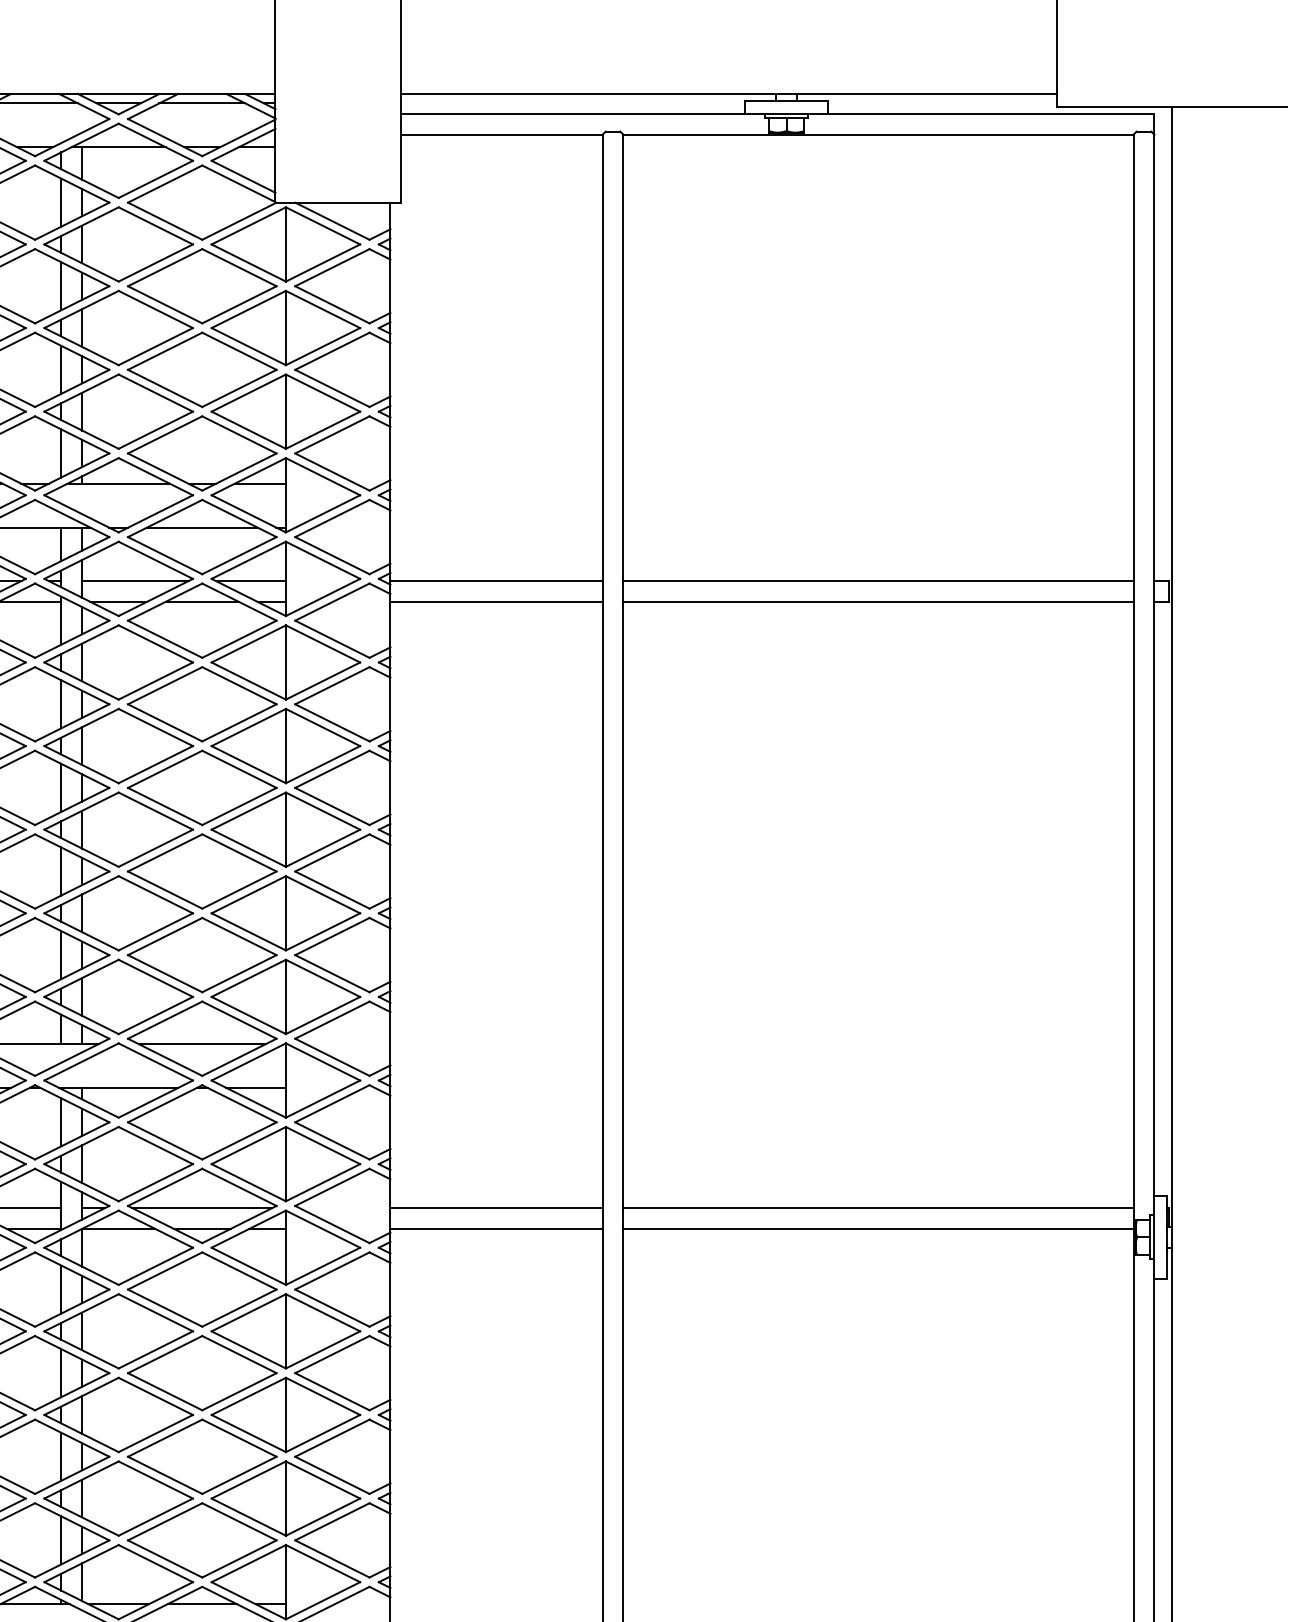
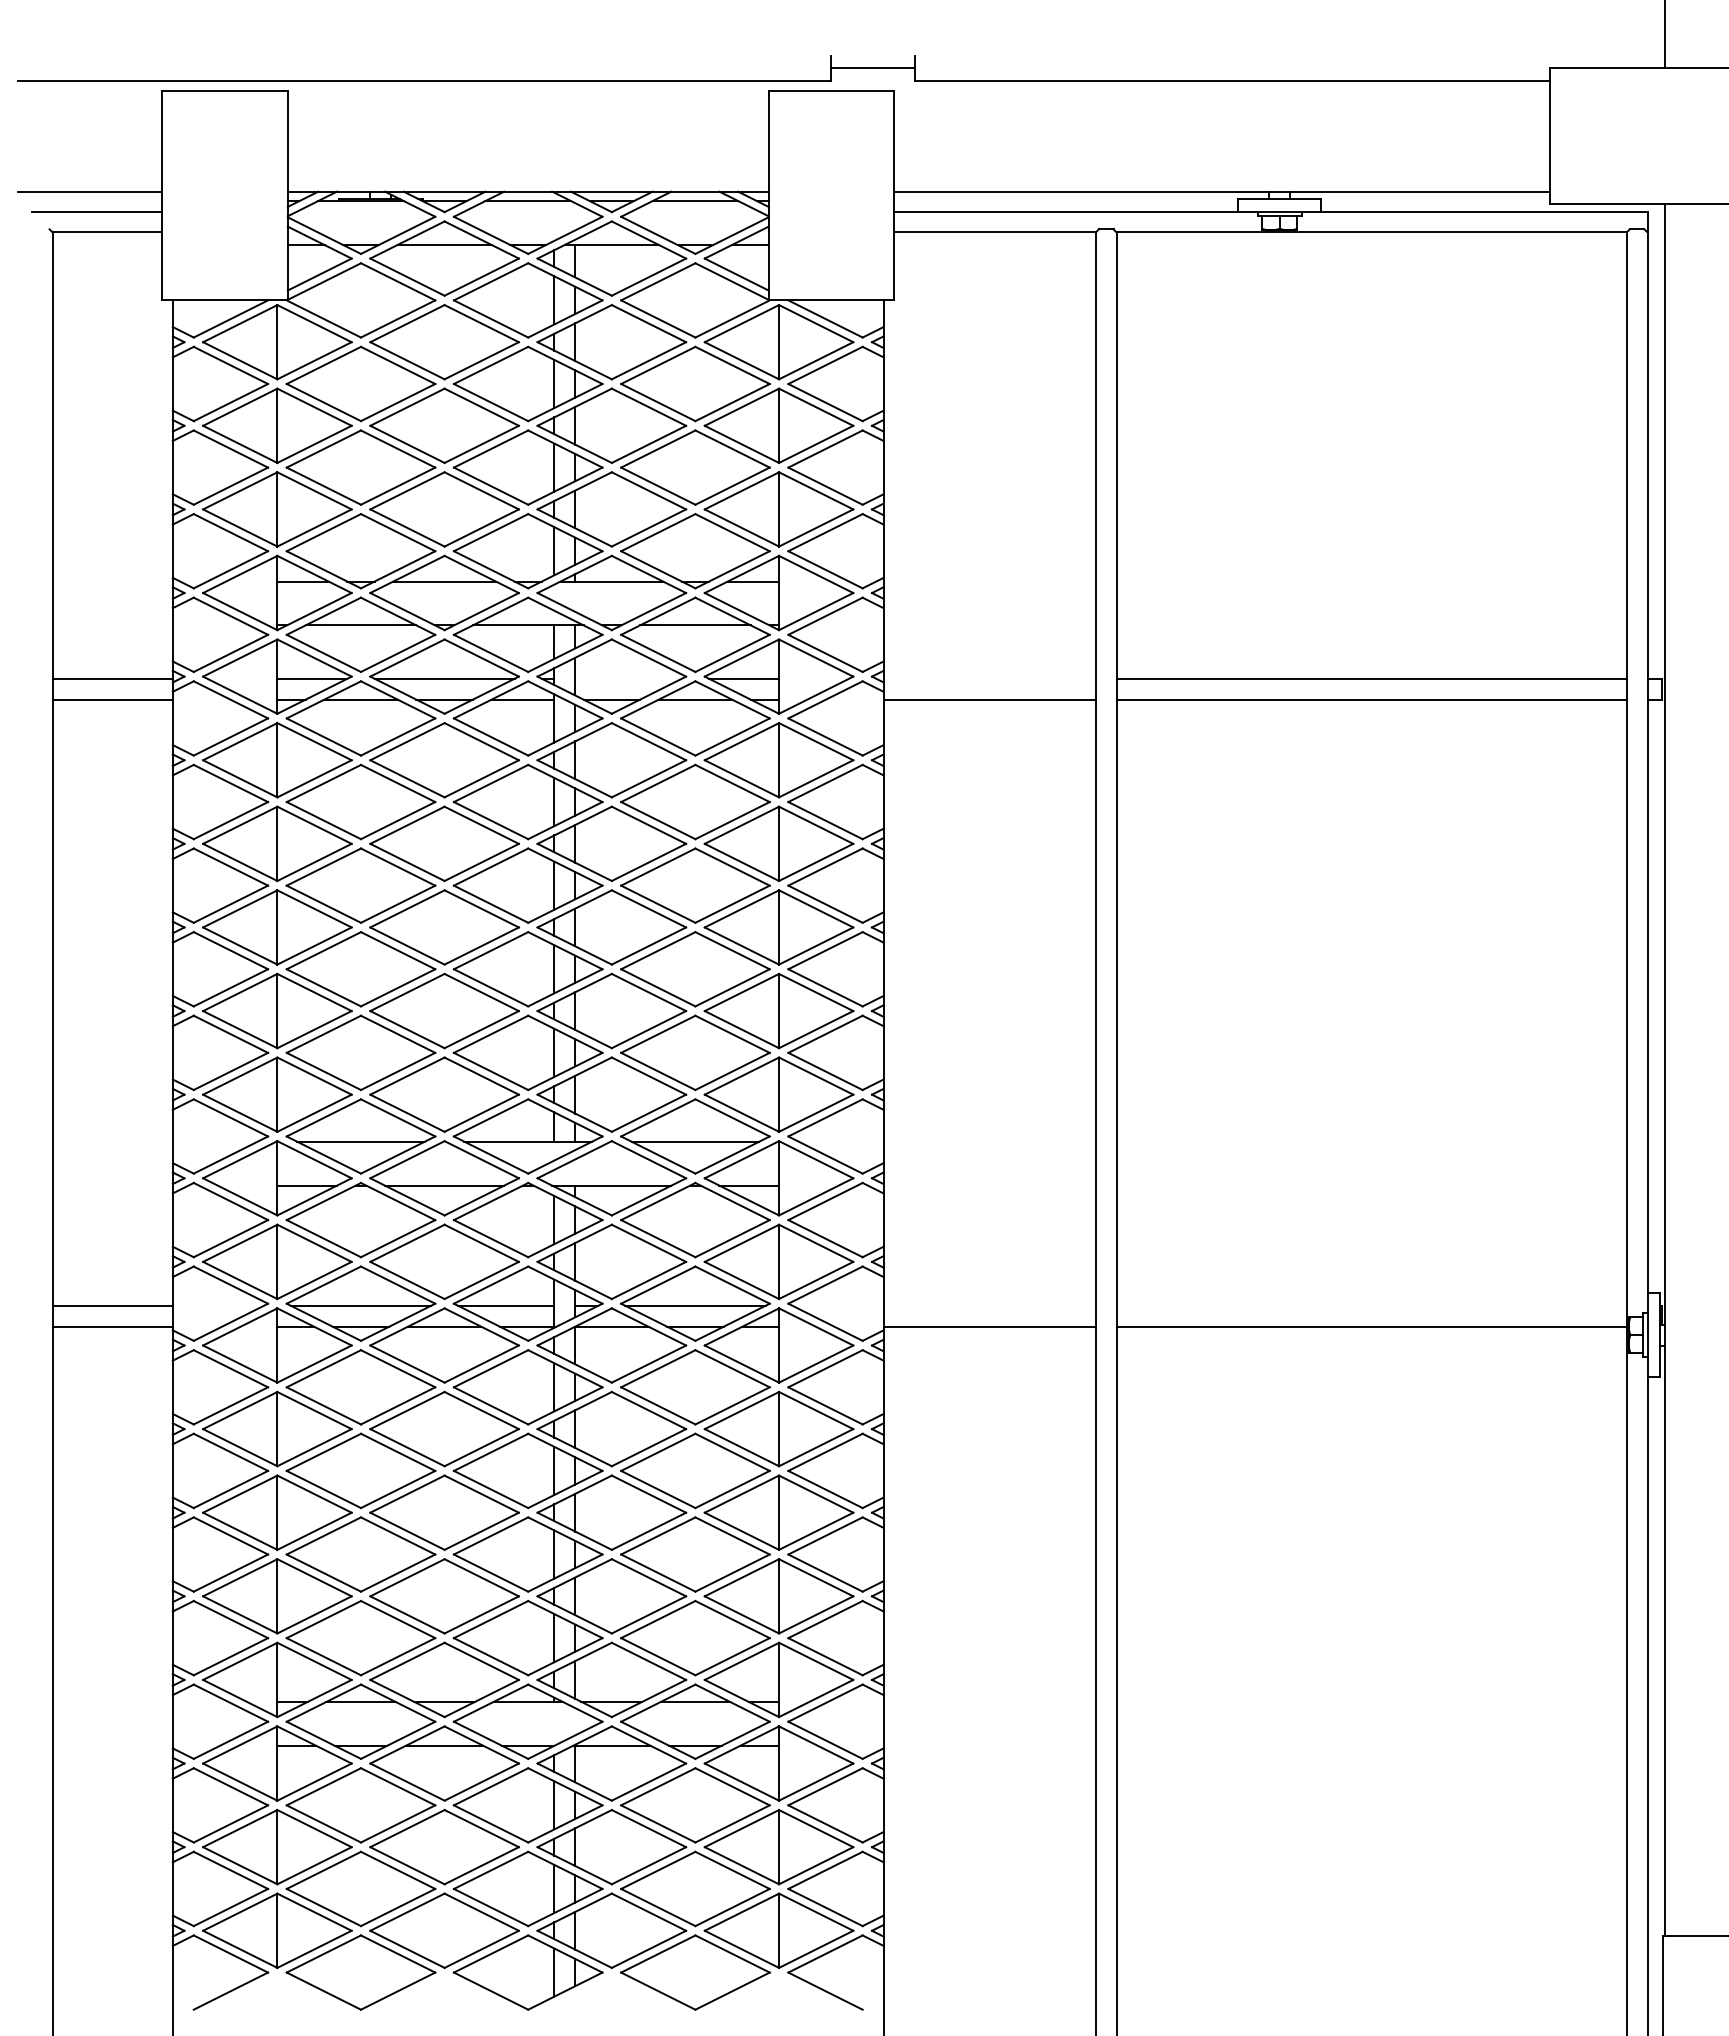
line: (135, 580) -> (628, 678), removed
line: (496, 580) -> (989, 678), removed
line: (496, 1207) -> (989, 1305), removed
line: (878, 1207) -> (1371, 1305), removed

